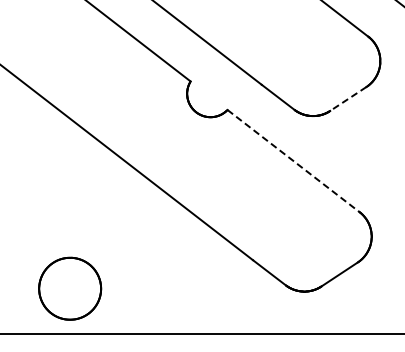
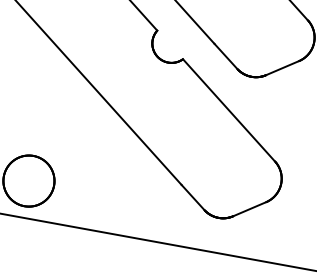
line: (348, 98) -> (282, 67), dashed -> solid
line: (294, 161) -> (229, 110), dashed -> solid

